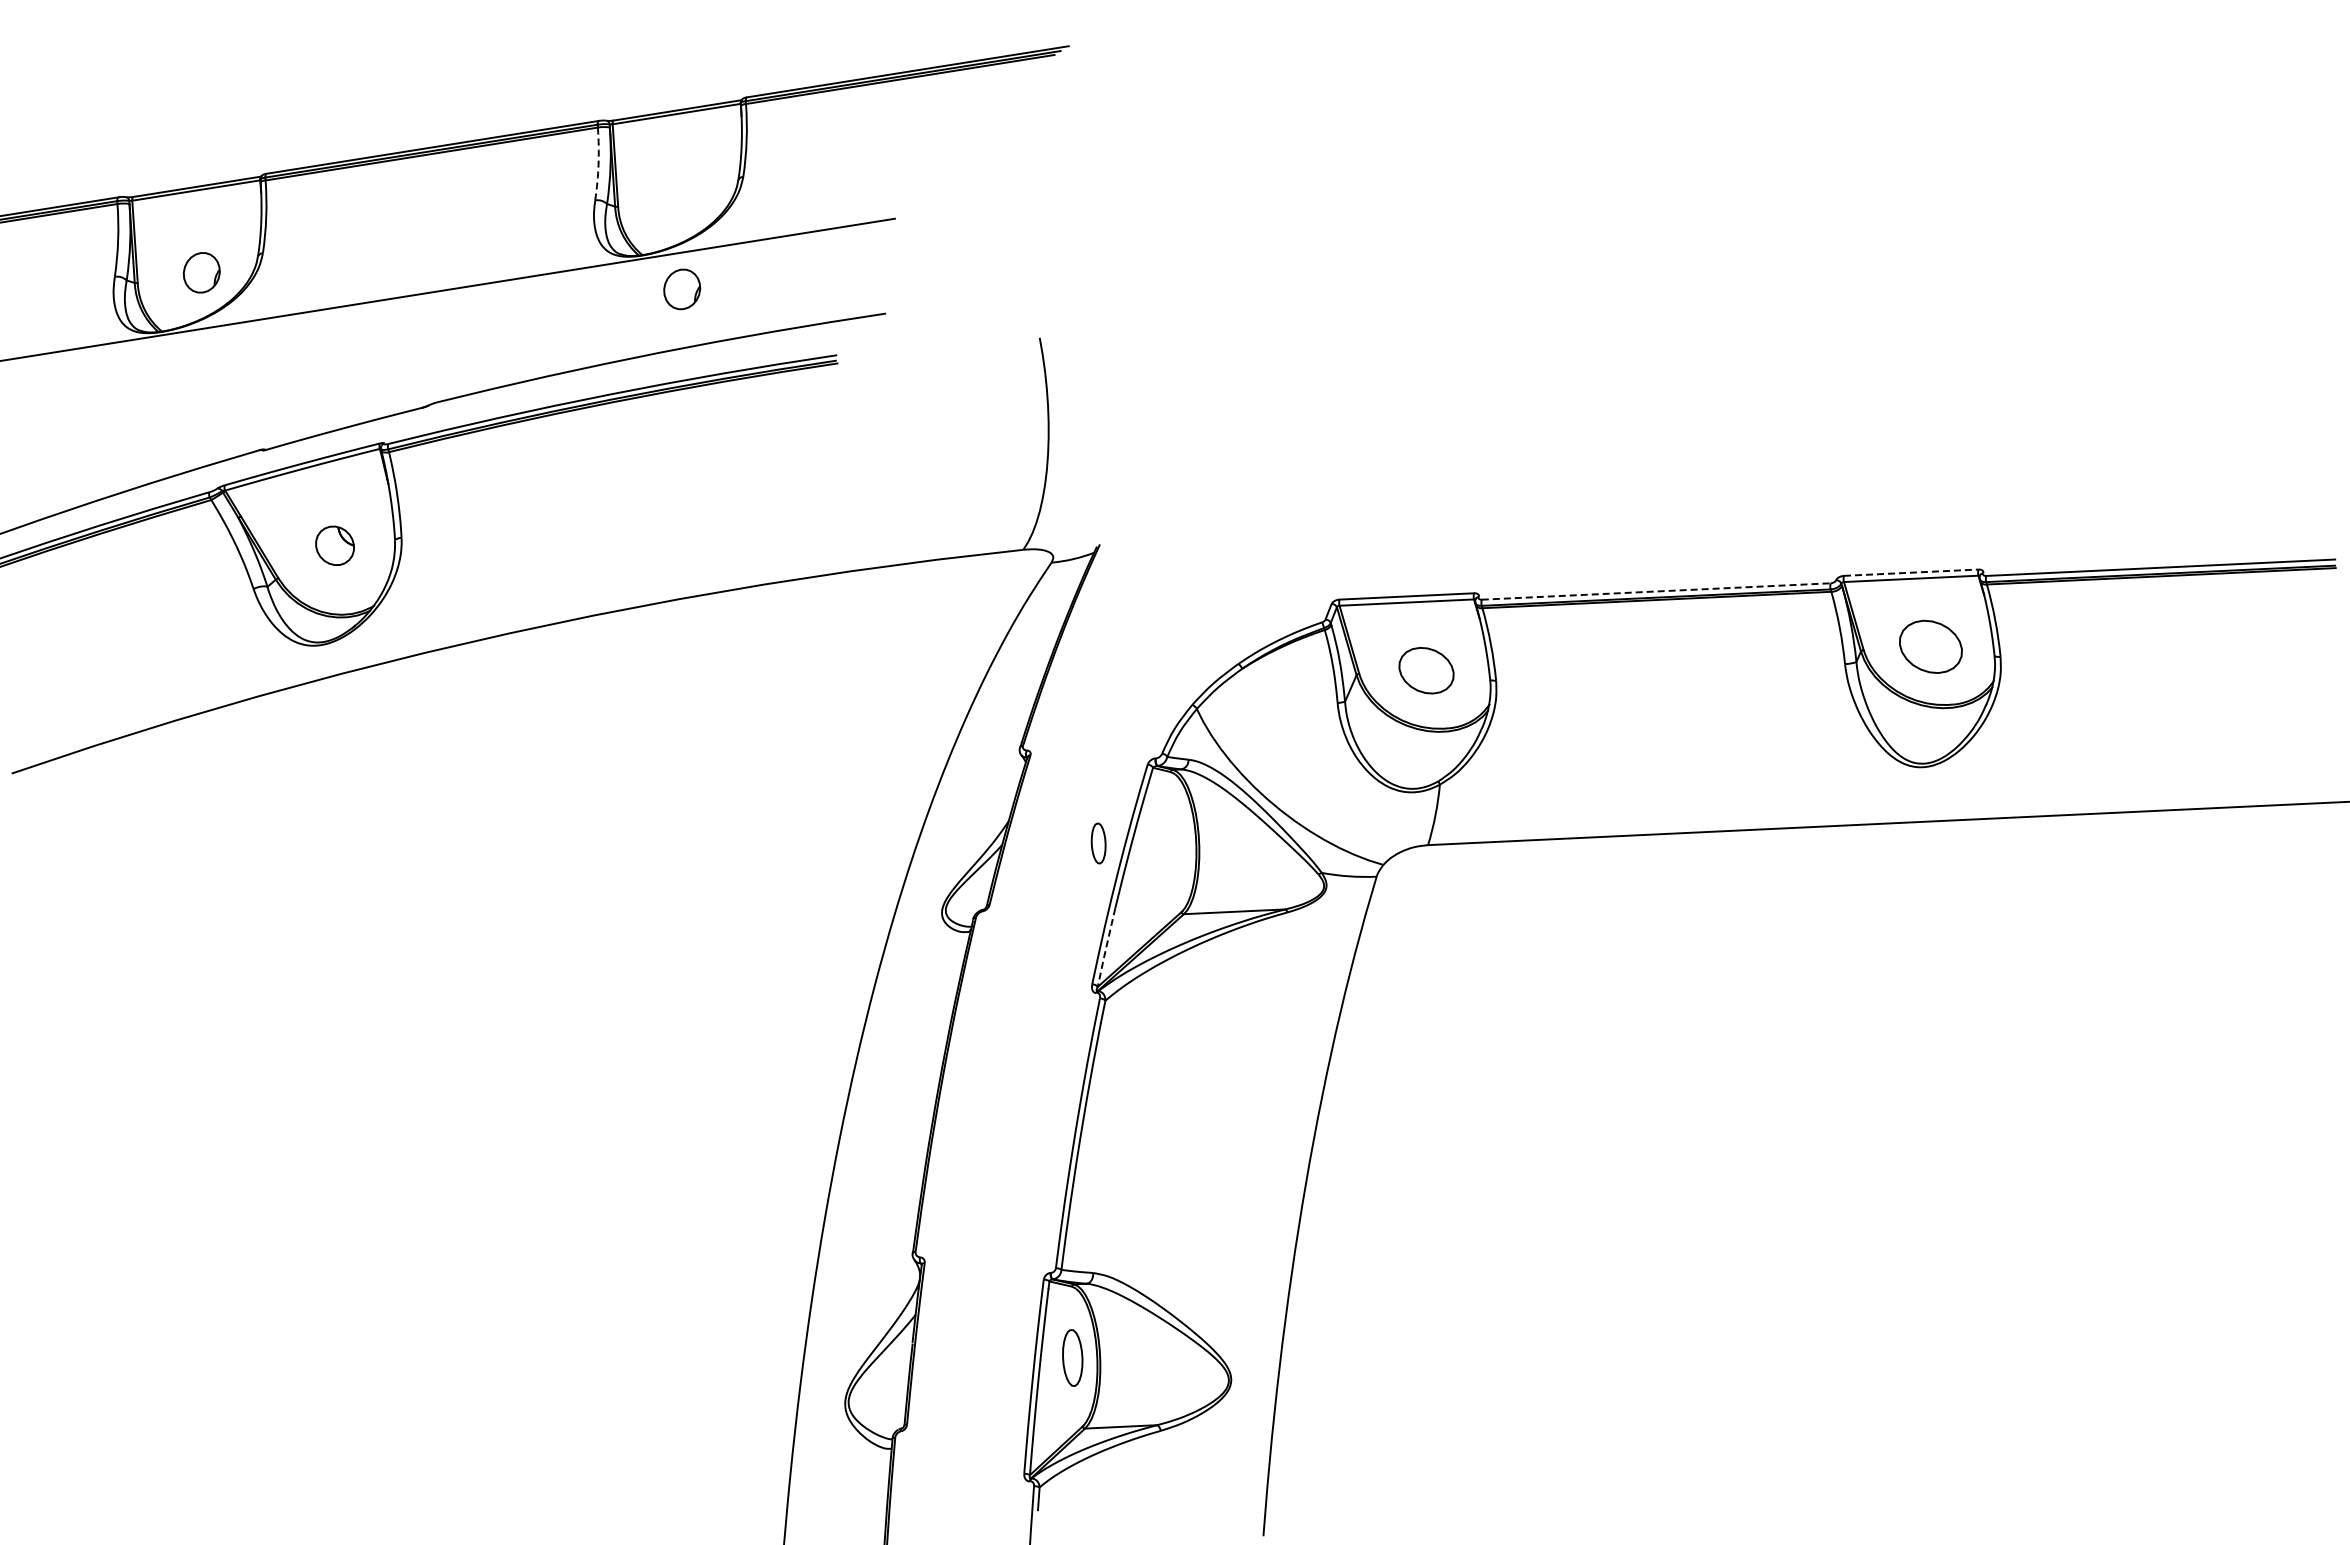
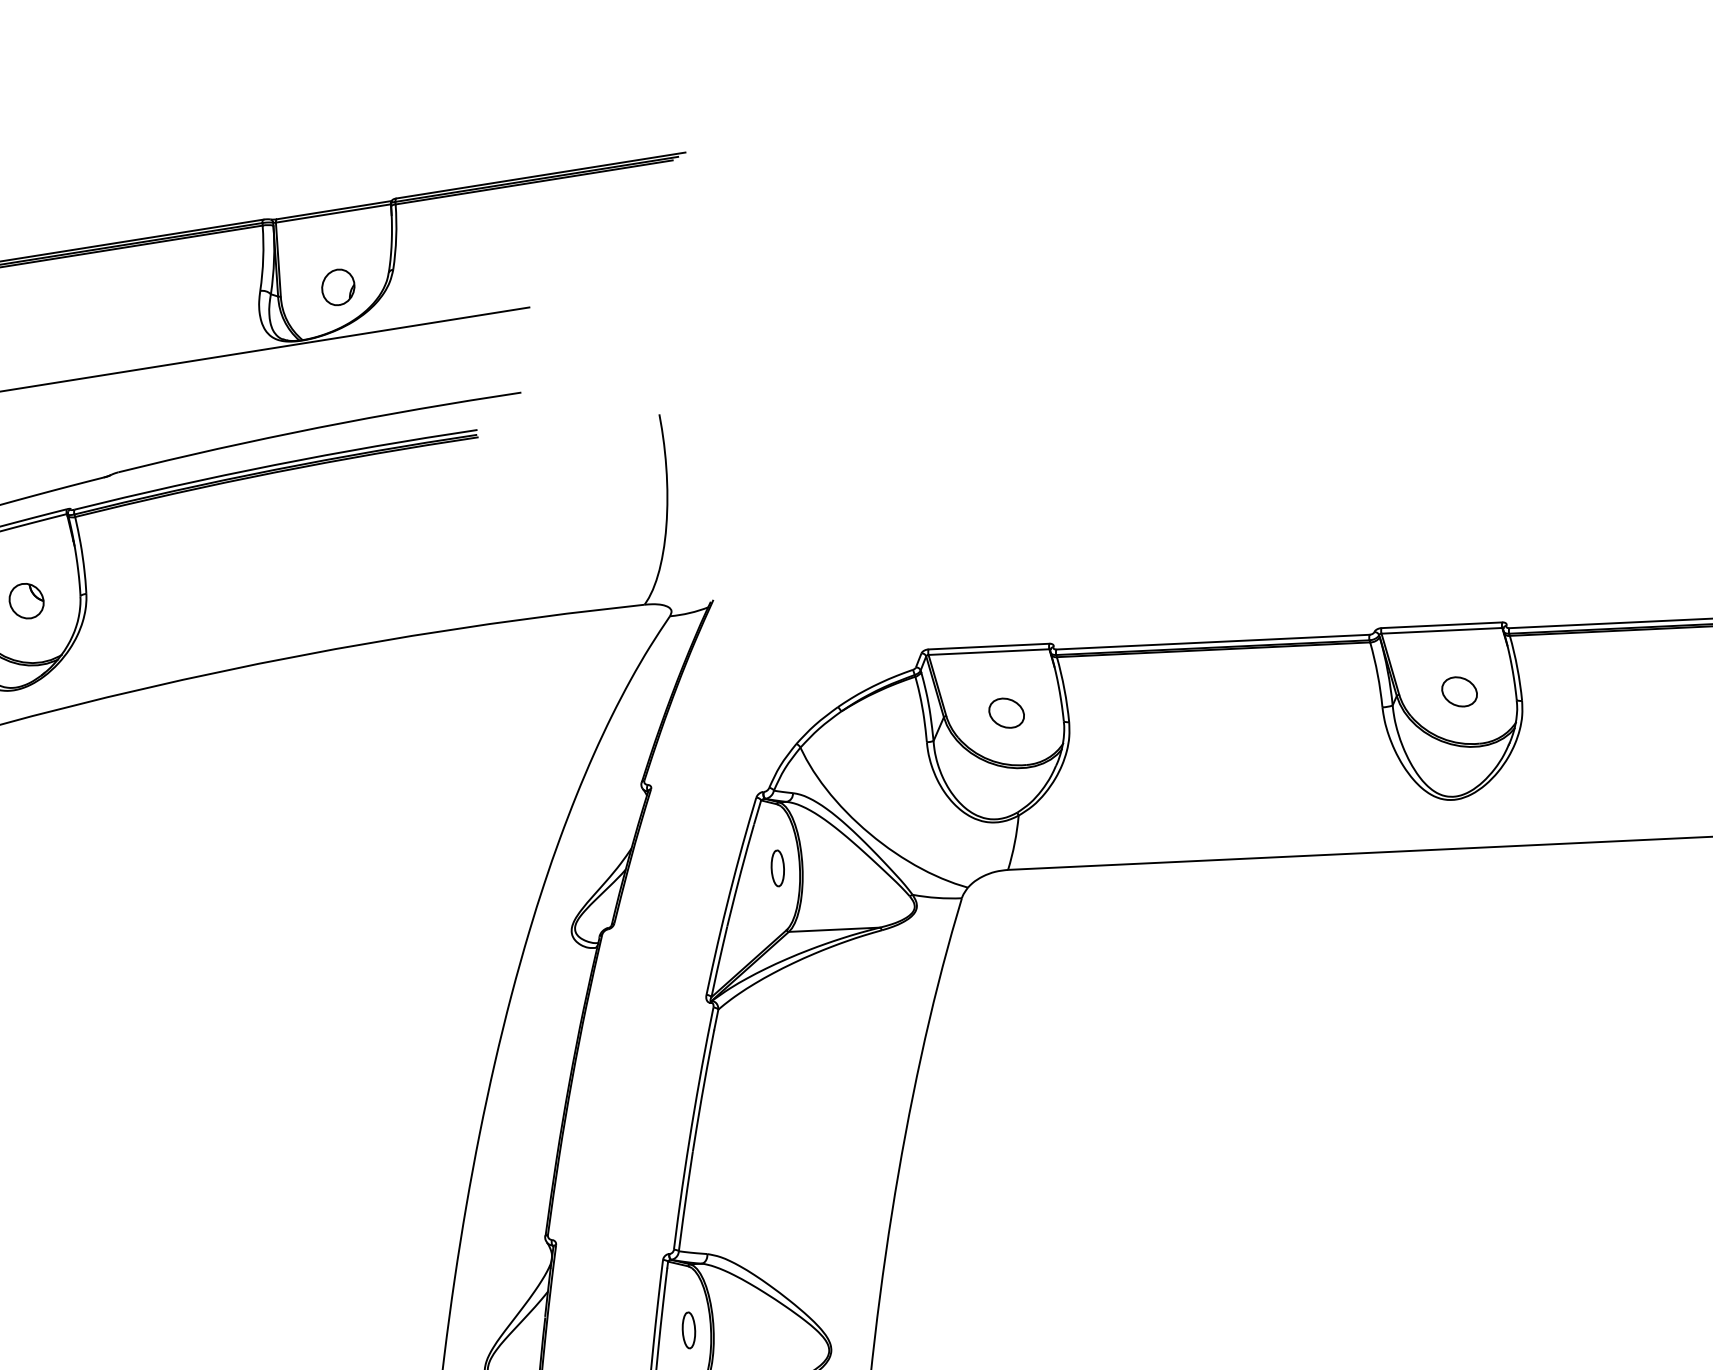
arc: (598, 164) -> (263, 258), dashed -> solid
part: (682, 289) -> (338, 287), moved
line: (1911, 572) -> (1442, 625), dashed -> solid
line: (1656, 591) -> (1213, 642), dashed -> solid
part: (1930, 646) -> (1459, 691), size x0.62
part: (1426, 670) -> (1006, 713), size x0.71
part: (1098, 843) -> (777, 868), moved
line: (1106, 947) -> (719, 961), dashed -> solid
part: (1072, 1357) -> (688, 1329), size x0.71

